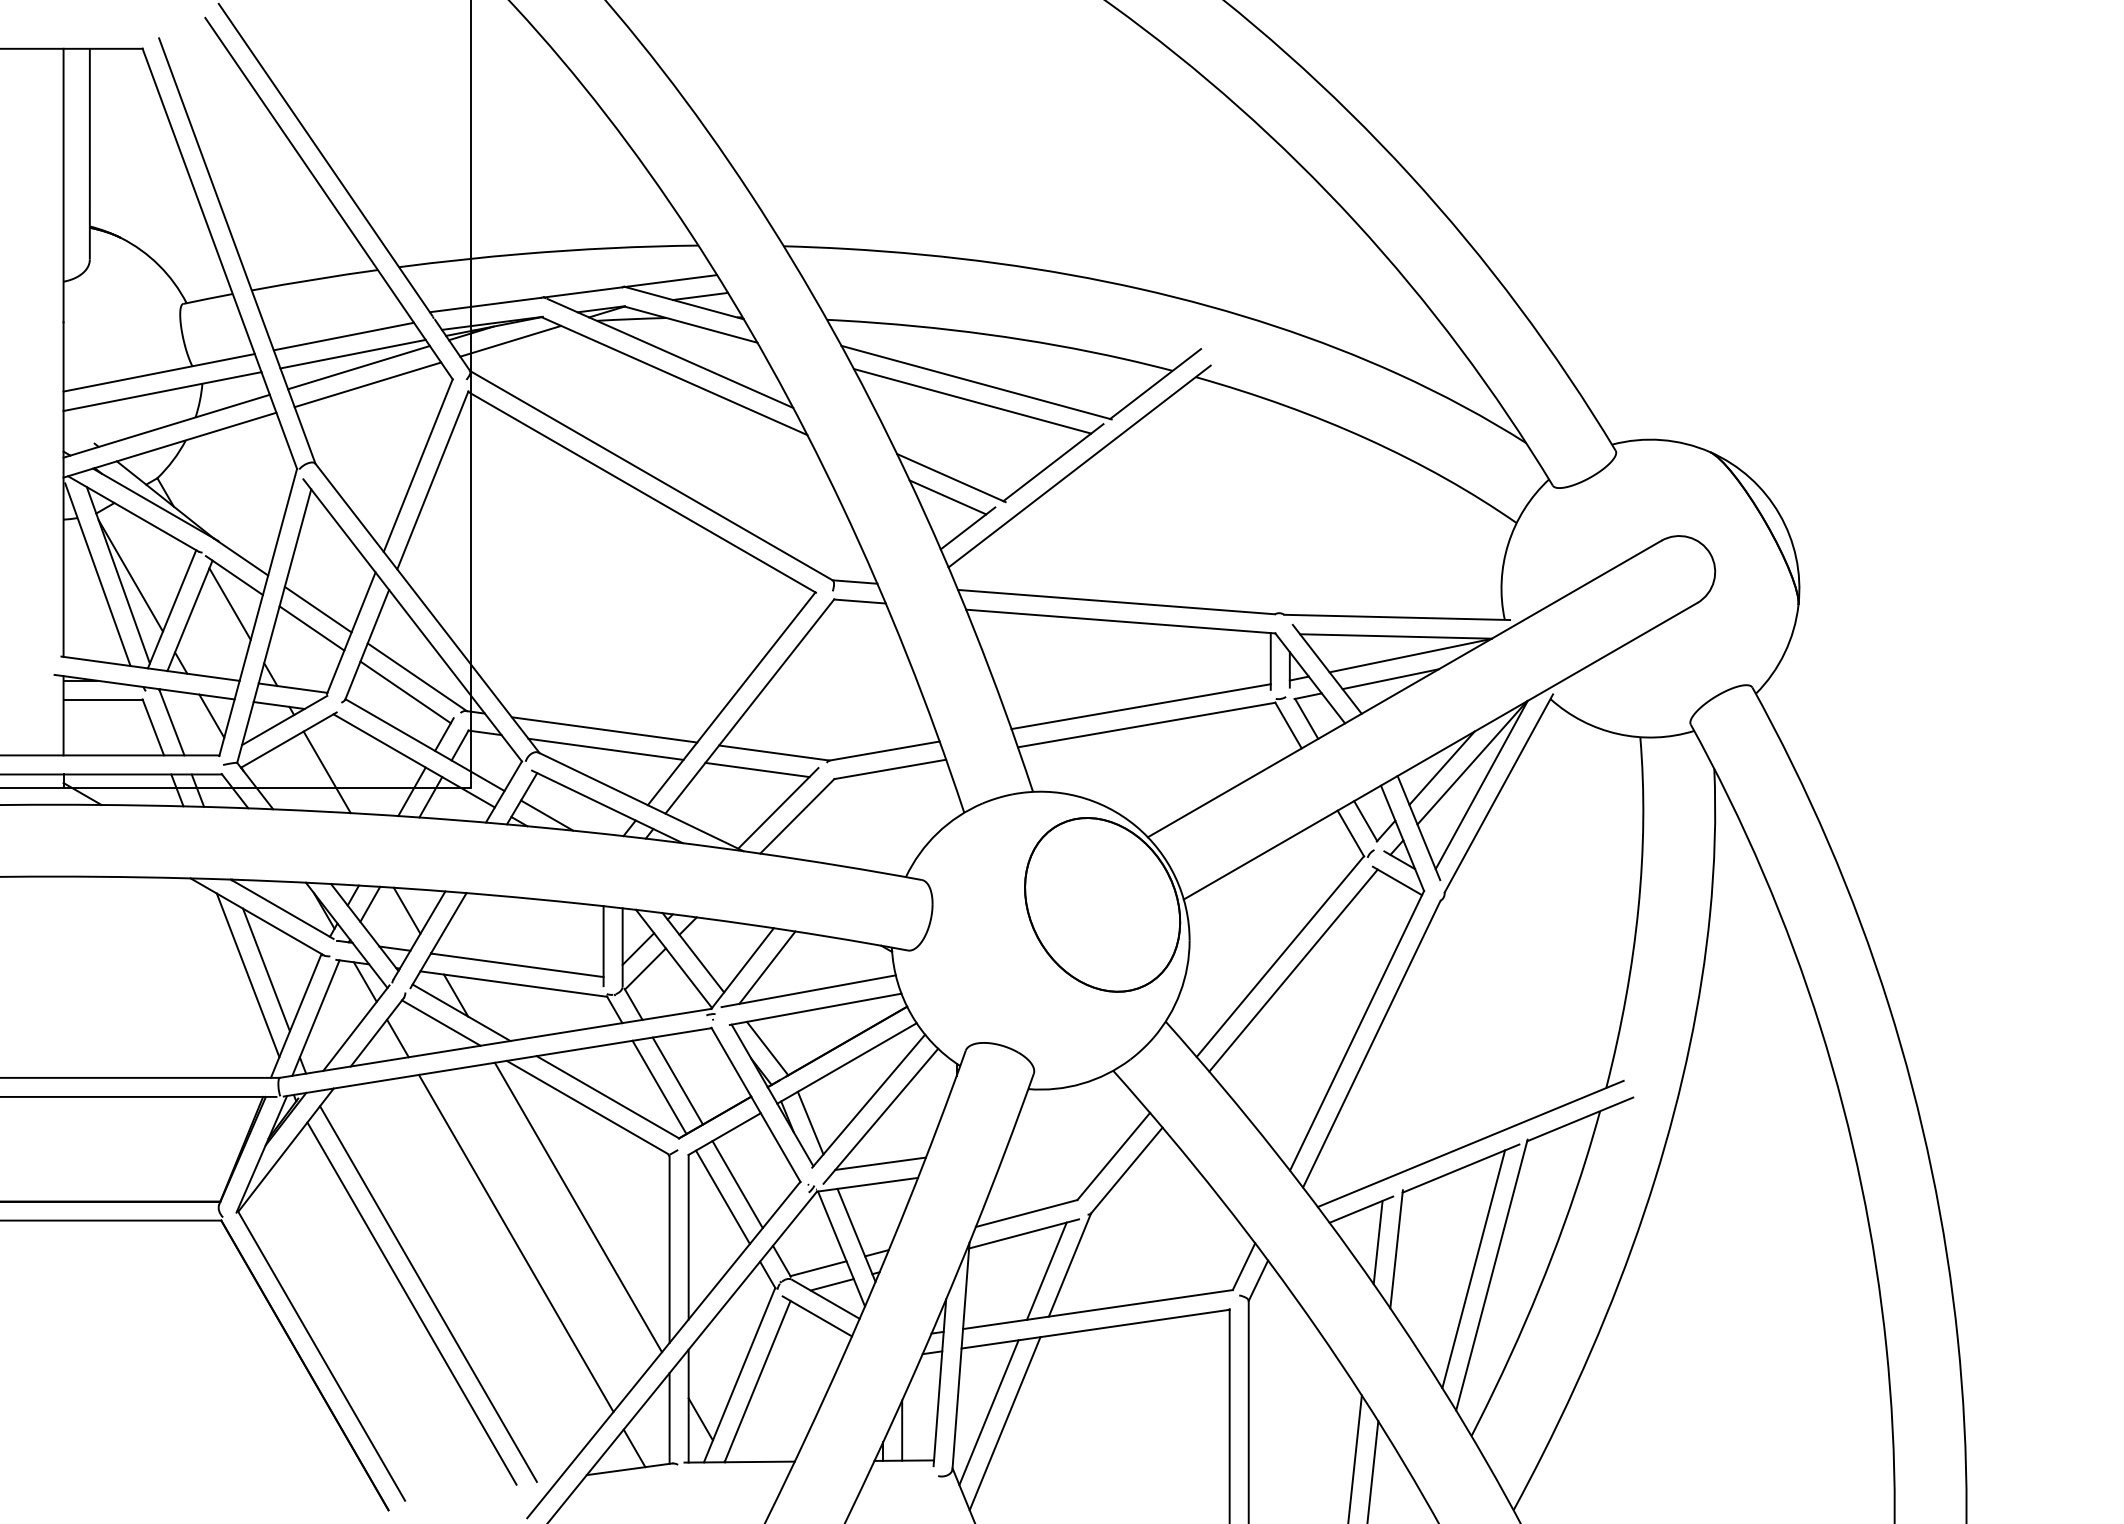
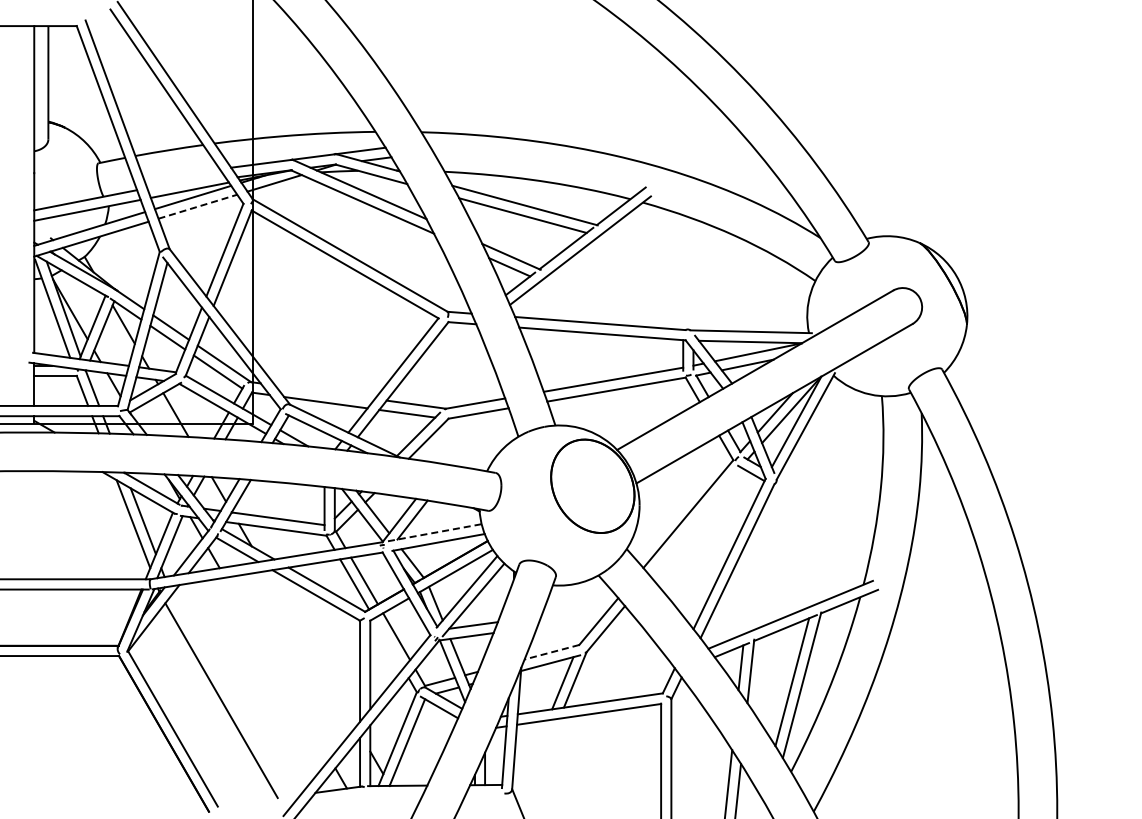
line: (343, 336) -> (184, 180), removed
line: (369, 384) -> (198, 206), solid -> dashed
line: (603, 730) -> (324, 392), removed
line: (1293, 970) -> (695, 521), removed
line: (808, 990) -> (434, 532), solid -> dashed
line: (722, 1197) -> (388, 643), removed
line: (577, 1206) -> (310, 648), removed
line: (1025, 1214) -> (551, 652), solid -> dashed
line: (516, 1241) -> (277, 667), removed
line: (428, 1294) -> (230, 695), removed
line: (988, 1413) -> (531, 759), removed
line: (1005, 1422) -> (540, 764), removed

